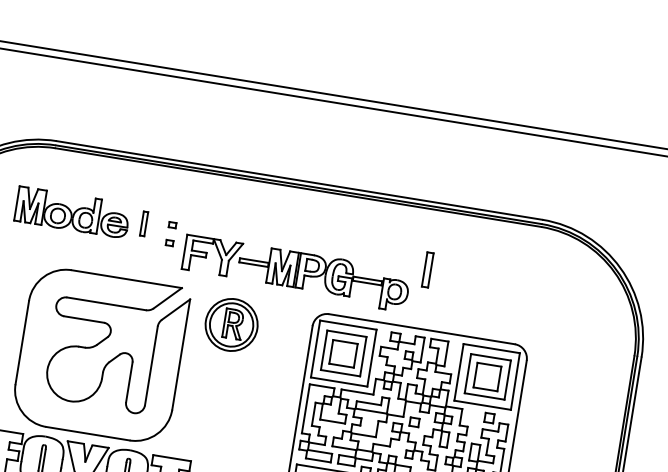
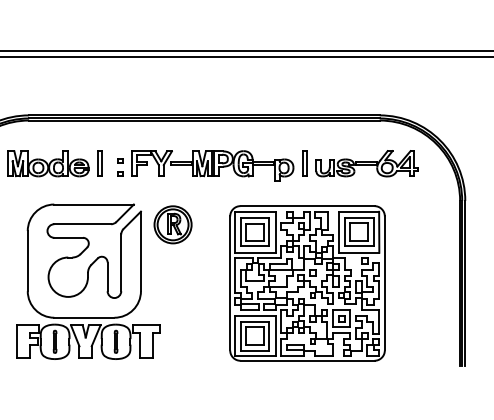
part: (143, 223) -> (99, 163), size x1.43
part: (296, 272) -> (212, 165), moved
part: (513, 283) -> (366, 163), added

